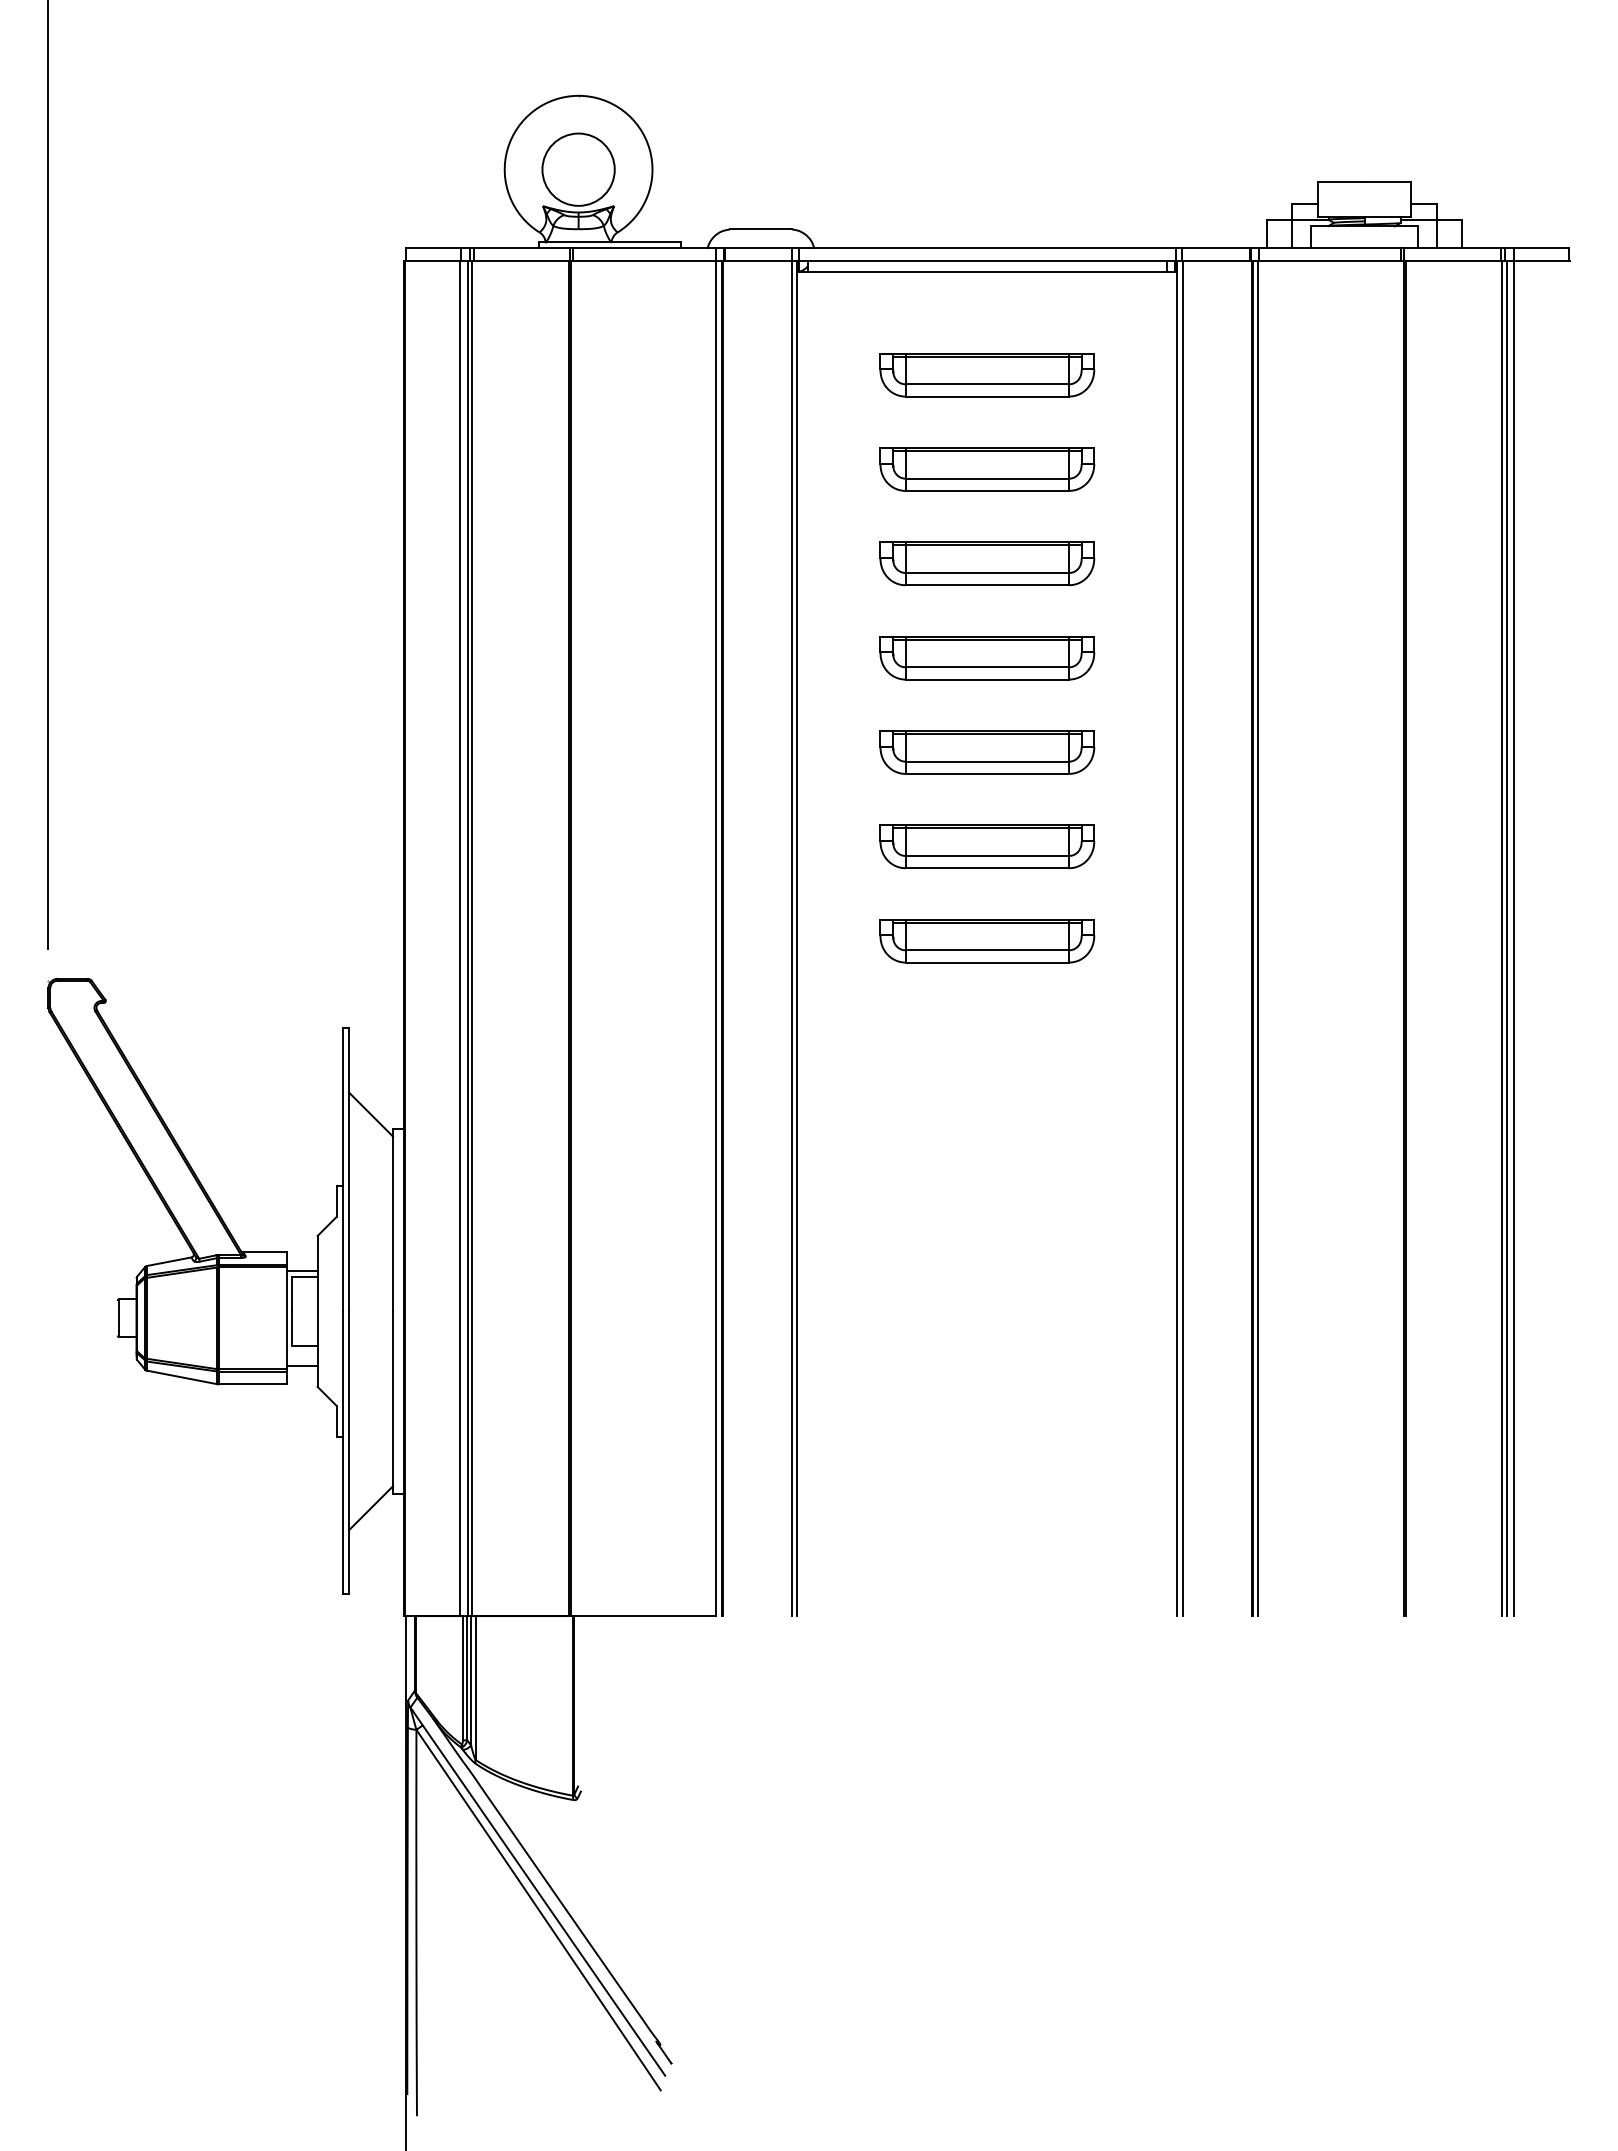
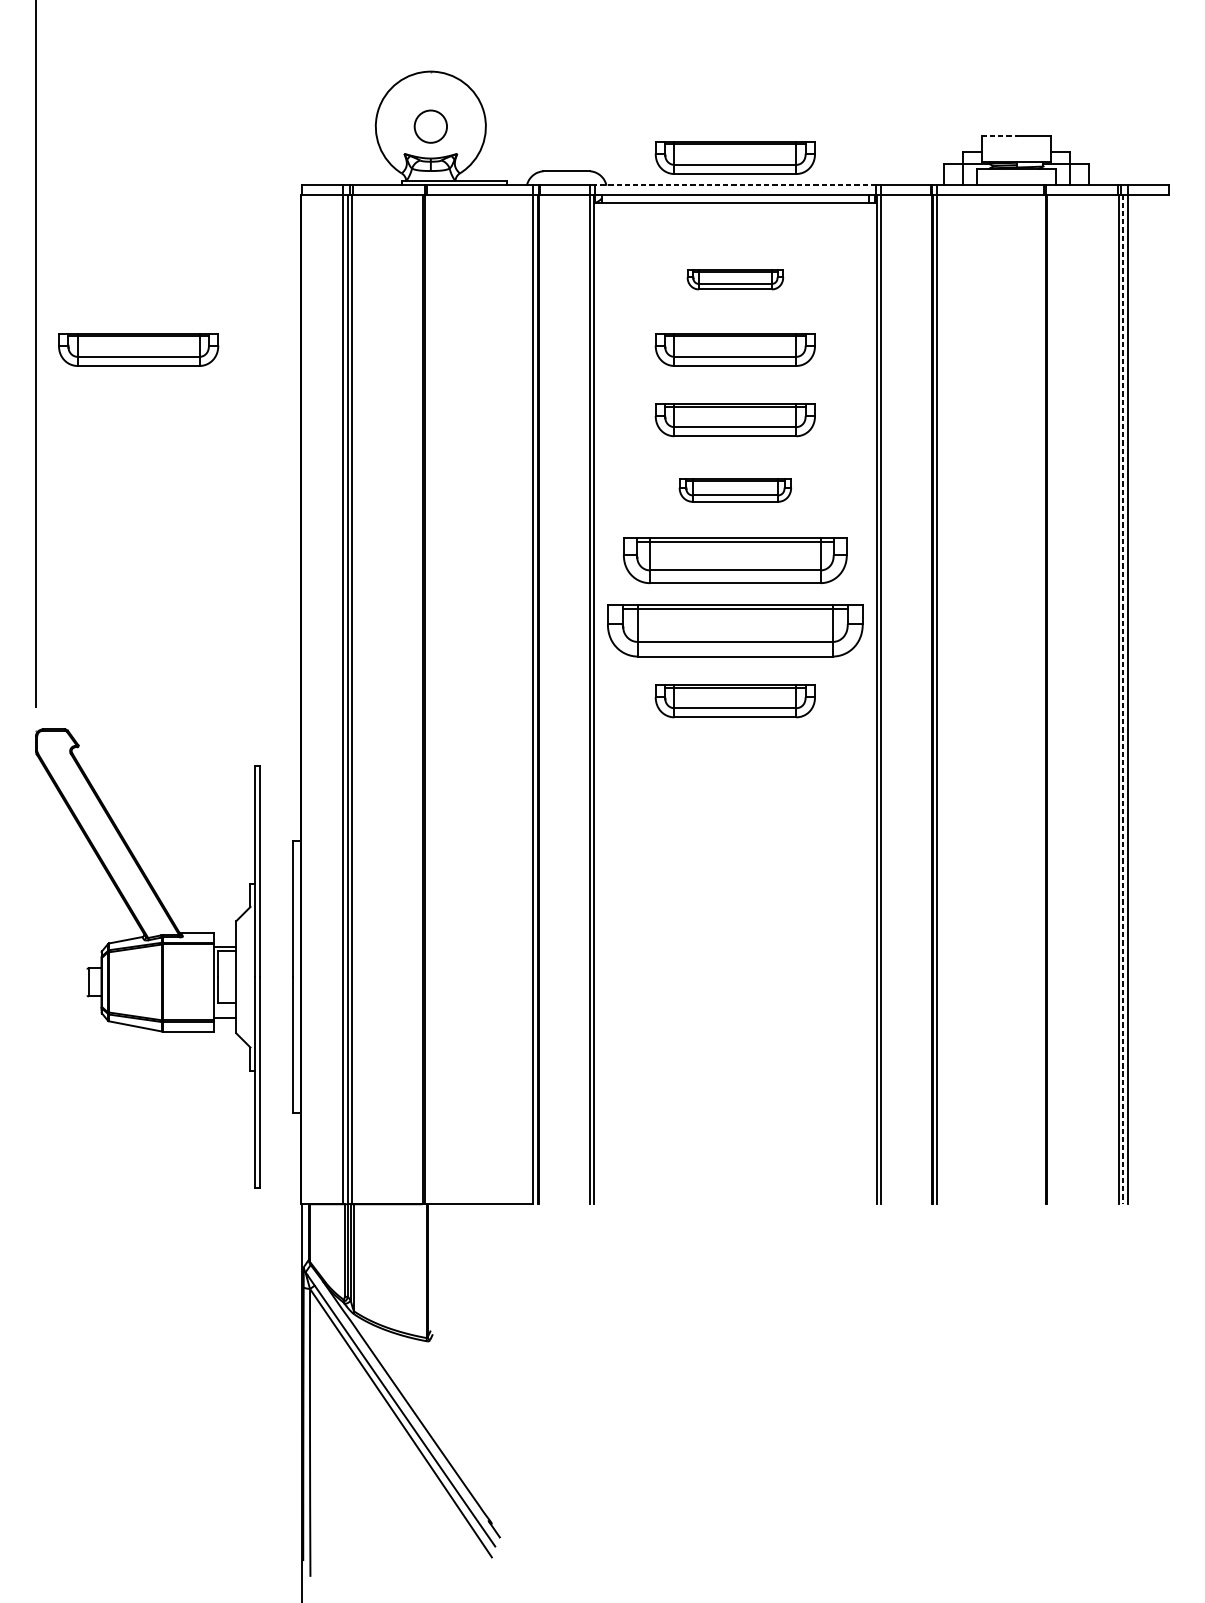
circle: (578, 169) -> (430, 126), size x0.6
line: (1341, 182) -> (999, 136), solid -> dashed
part: (987, 211) -> (735, 157), added
line: (987, 248) -> (735, 185), solid -> dashed
part: (987, 375) -> (735, 280), size x0.6
part: (186, 469) -> (138, 350), added
part: (987, 658) -> (735, 490), size x0.7
part: (987, 752) -> (735, 560), size x1.4
part: (987, 846) -> (735, 630), size x1.6
line: (1507, 938) -> (1122, 699), solid -> dashed
line: (371, 1114) -> (276, 830), removed
line: (371, 1508) -> (276, 1124), removed

